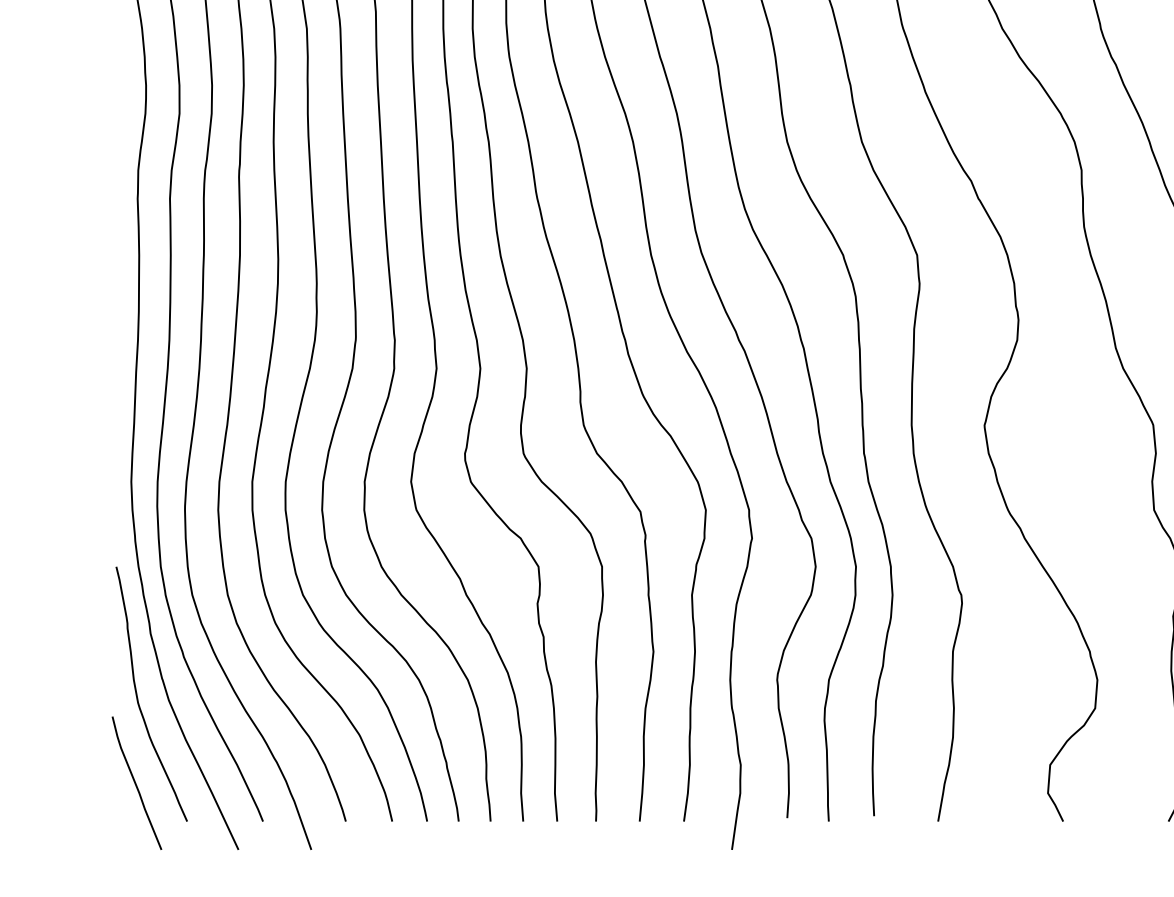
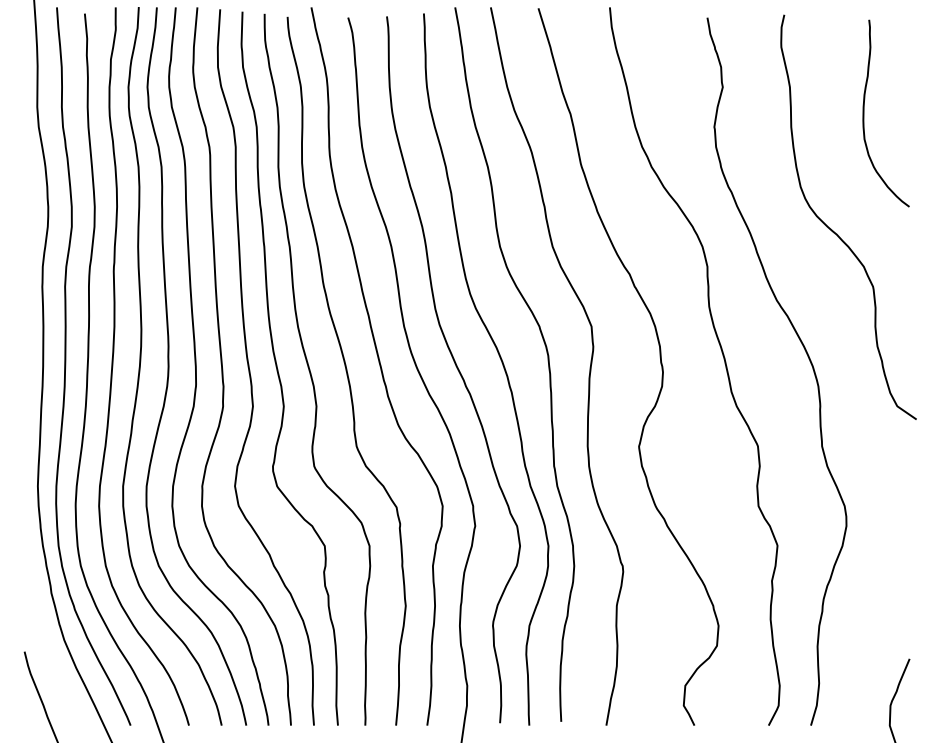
curve: (139, 699) -> (43, 639), removed

